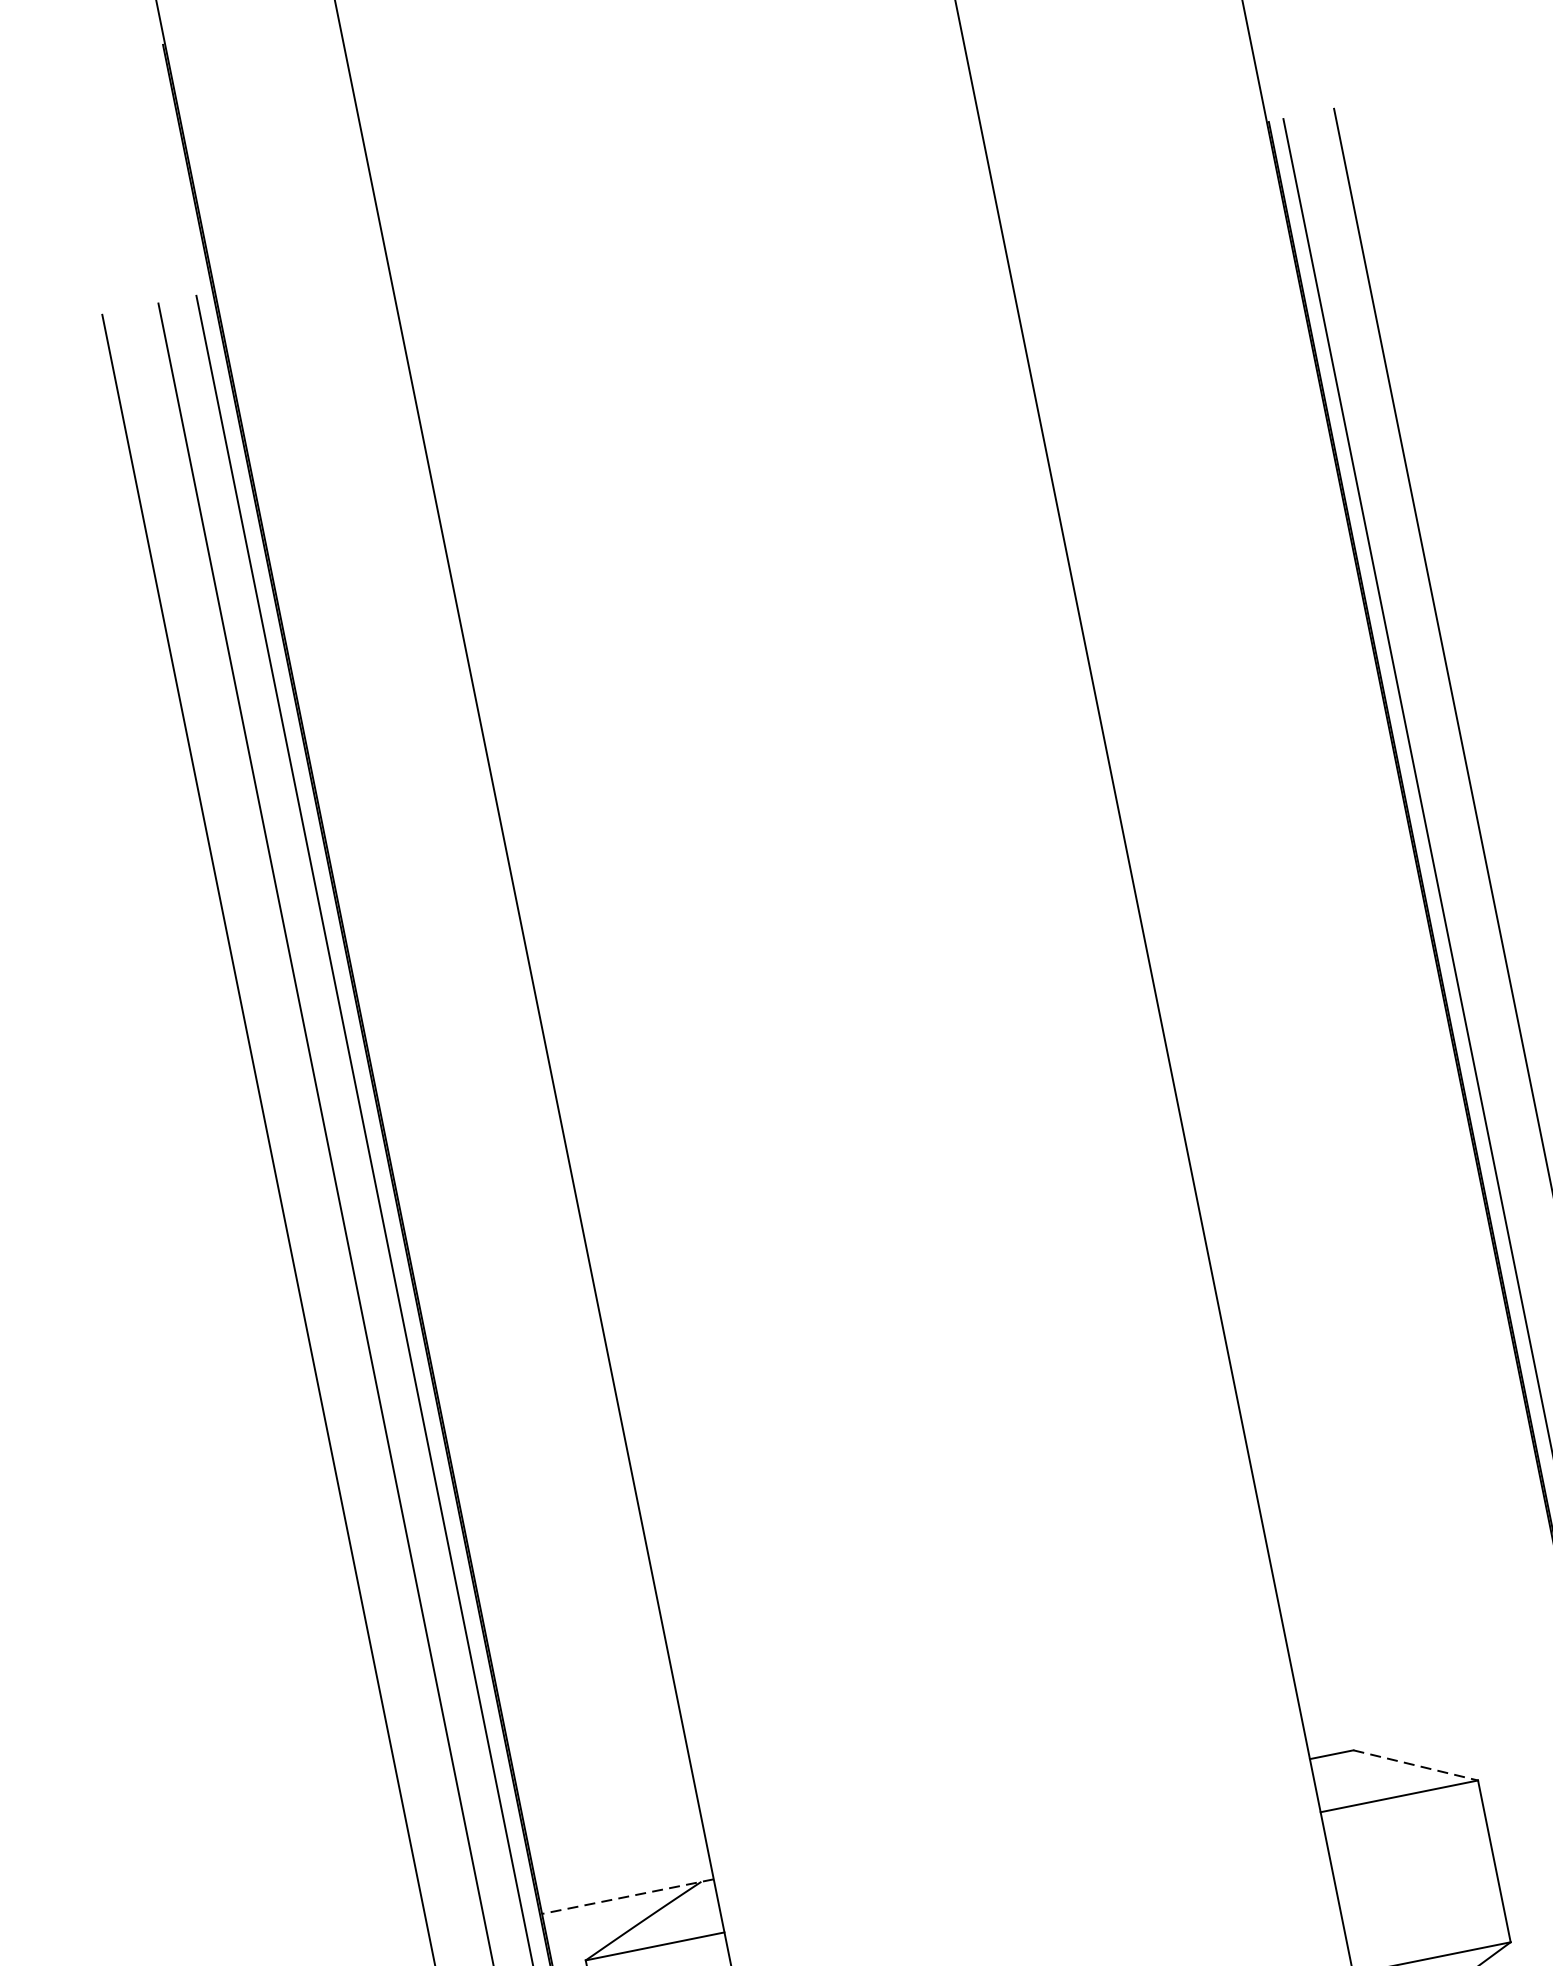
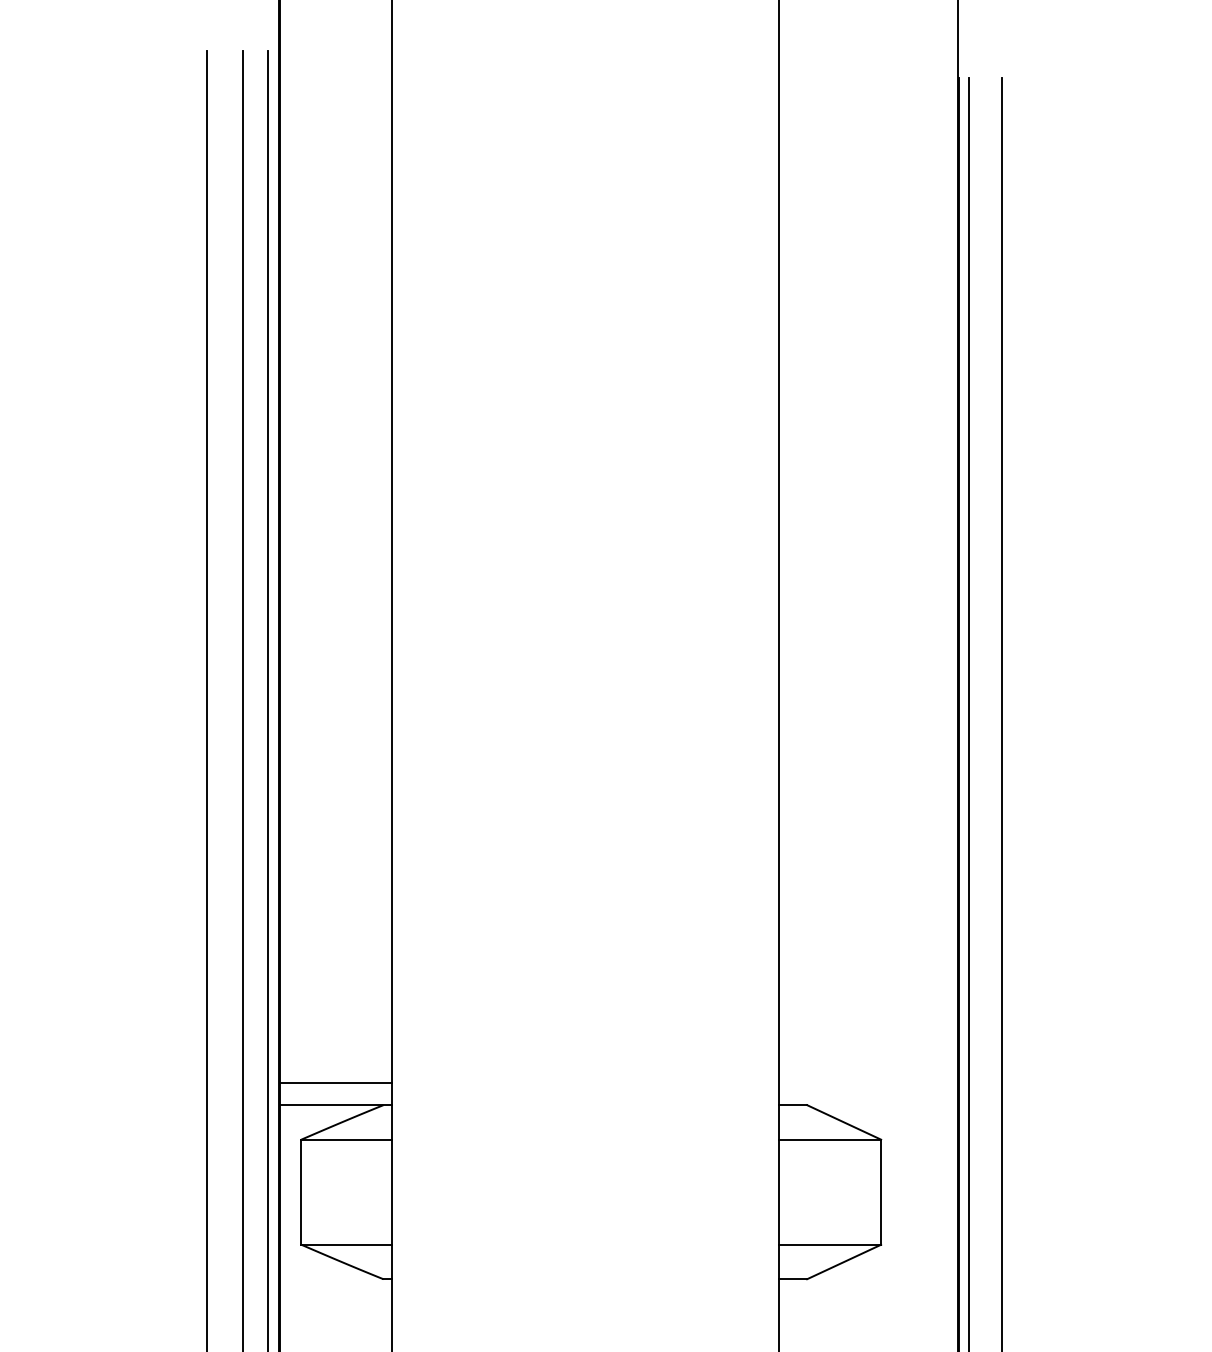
line: (1416, 1765) -> (844, 1122), dashed -> solid
line: (620, 1863) -> (335, 1083), added
line: (627, 1897) -> (335, 1105), dashed -> solid

